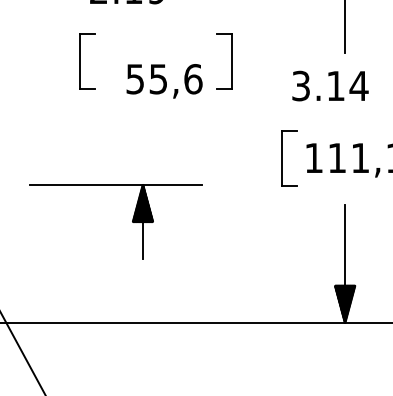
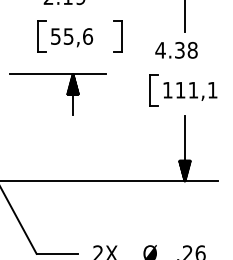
text: (165, 80) -> (72, 37), moved
text: (329, 84) -> (176, 49), 3.14 -> 4.38
part: (131, 221) -> (66, 94), moved

